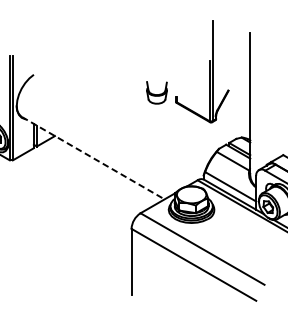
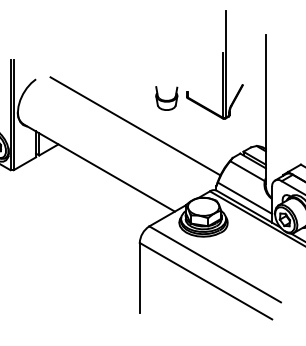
part: (209, 71) -> (222, 64), moved
line: (127, 119) -> (135, 126), added
line: (93, 158) -> (99, 168), dashed -> solid

